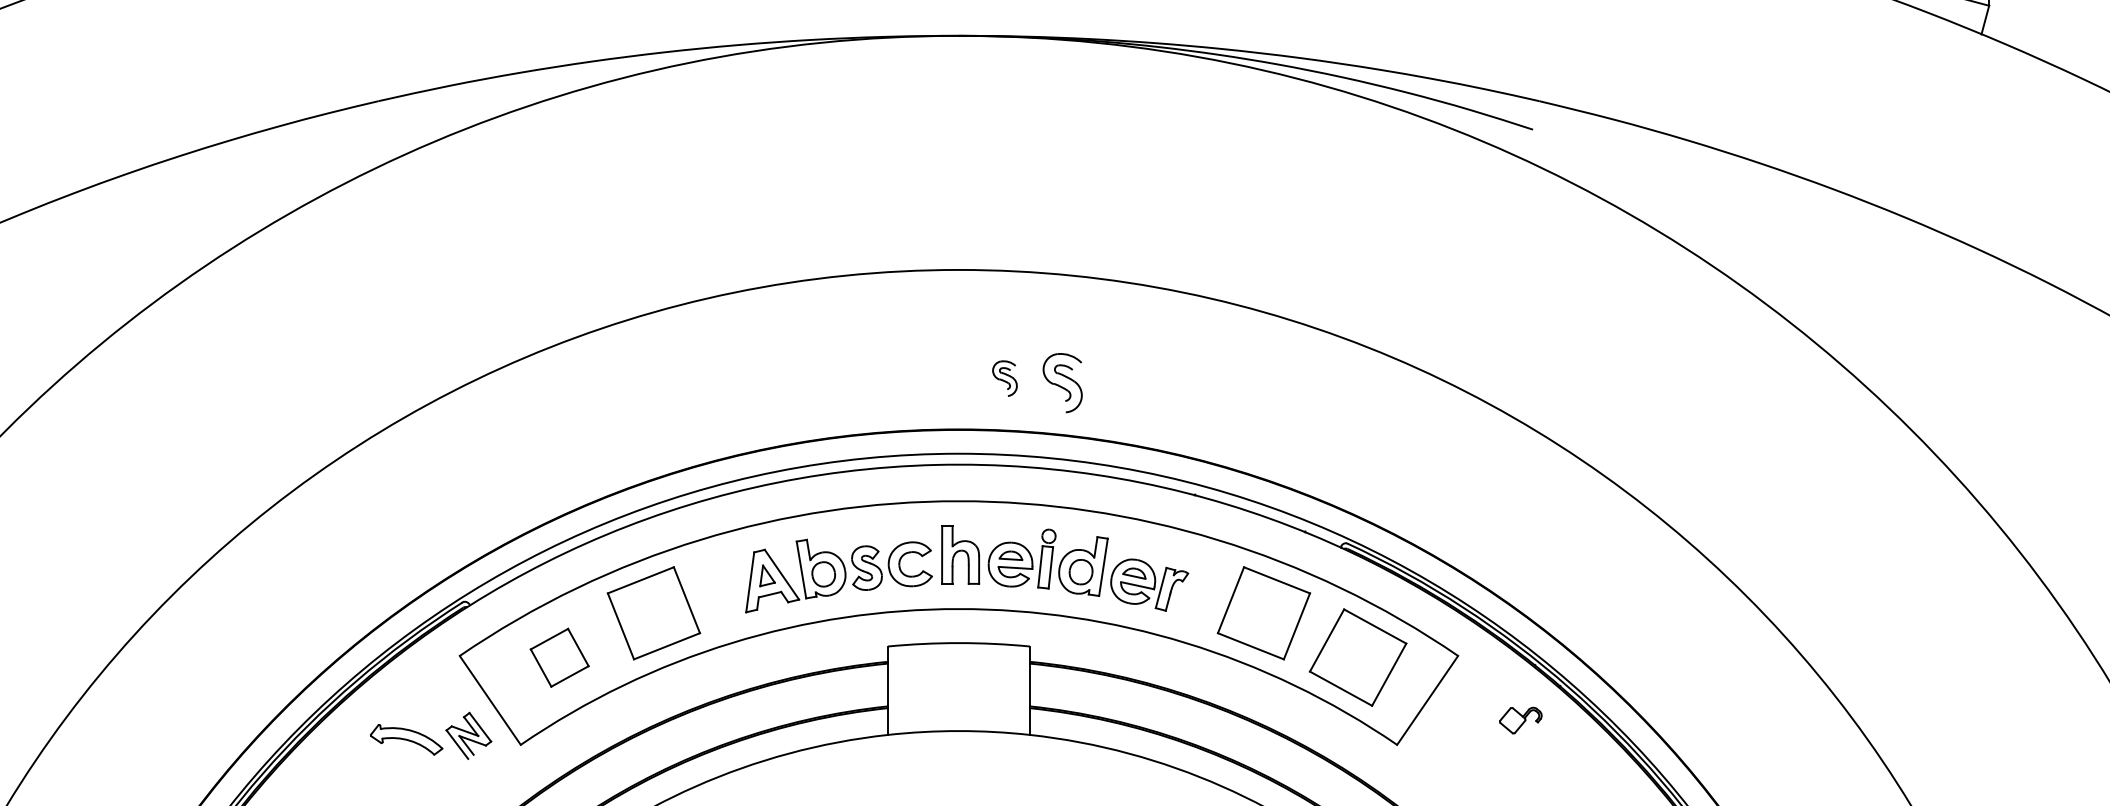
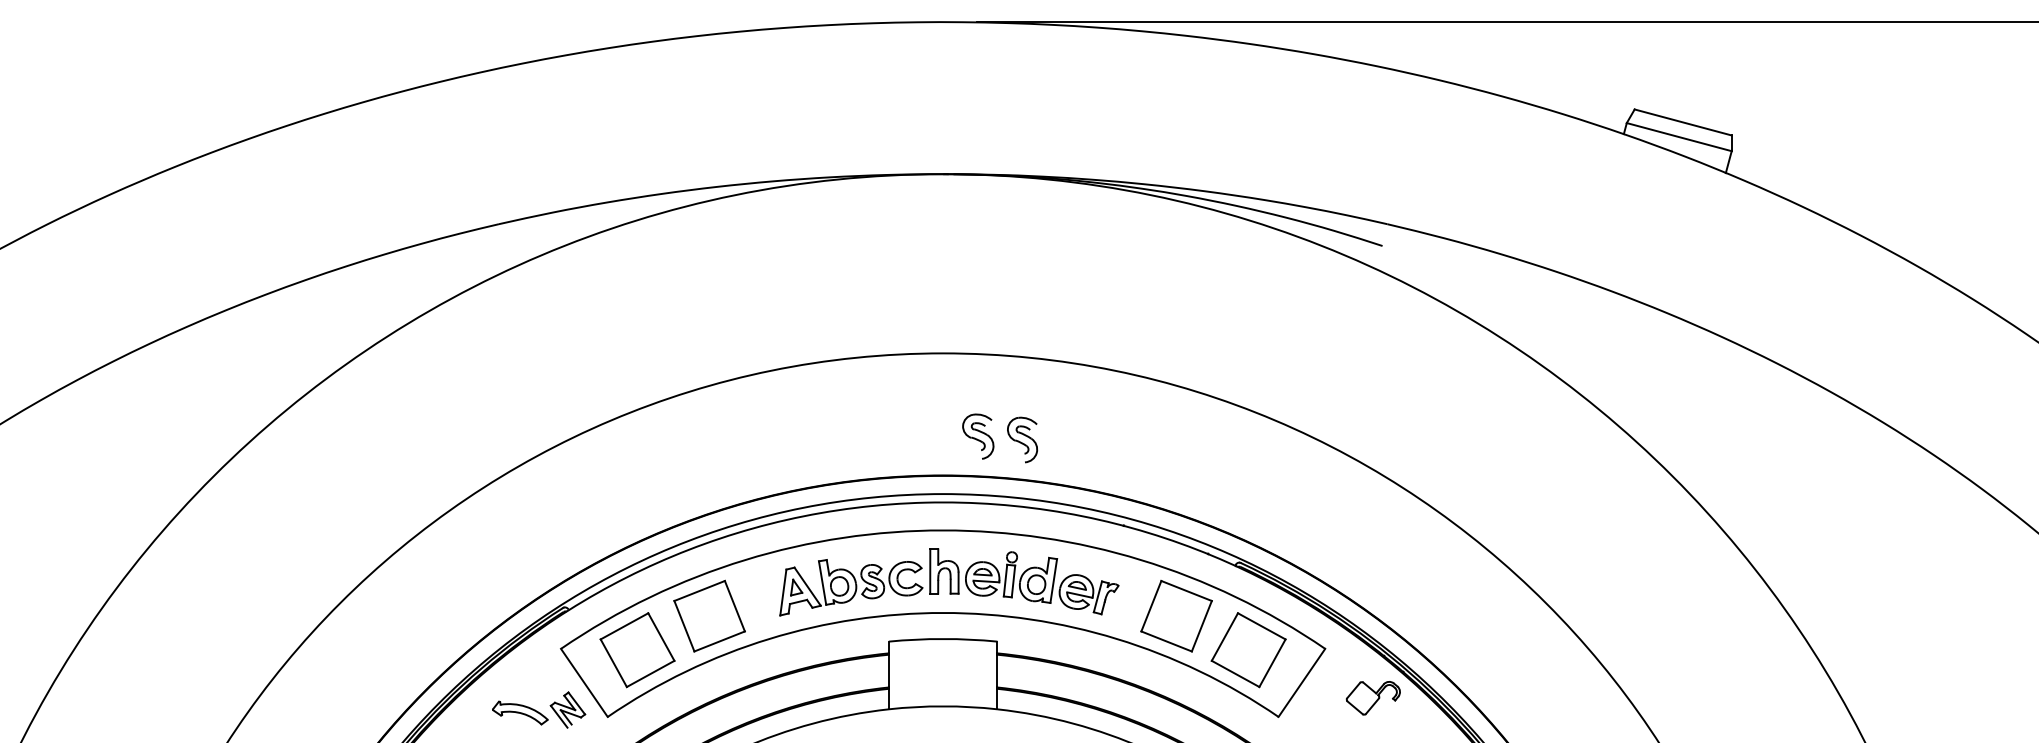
part: (1005, 378) -> (978, 436), size x1.67
part: (559, 658) -> (637, 650), size x1.67
part: (1519, 720) -> (1372, 698), size x1.67

